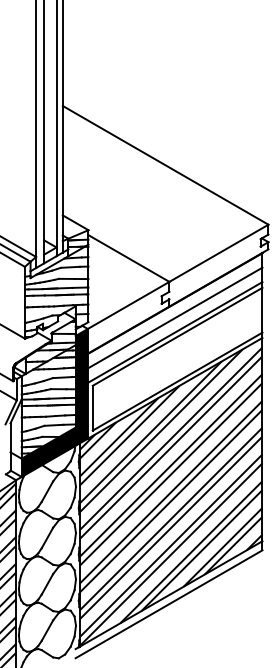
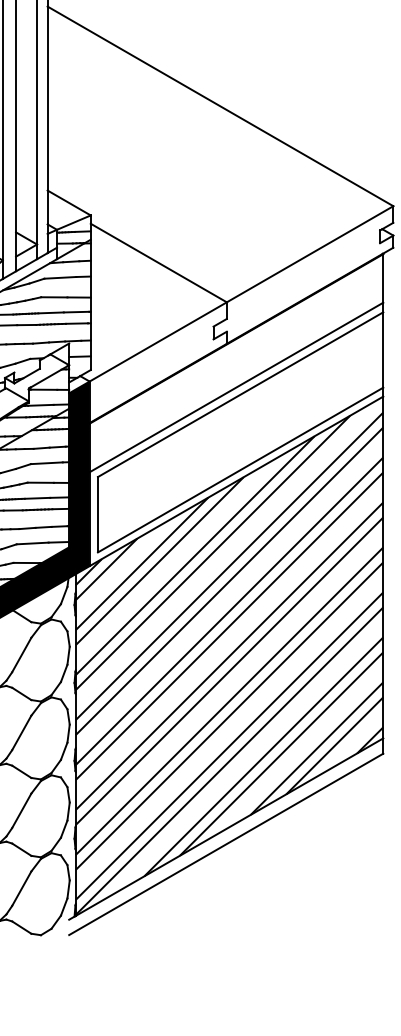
line: (174, 317) -> (235, 362), removed

